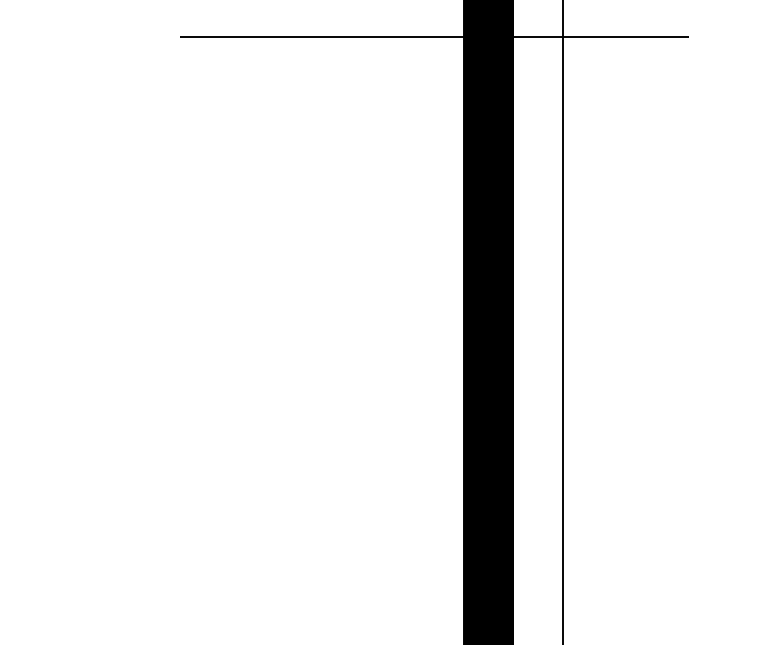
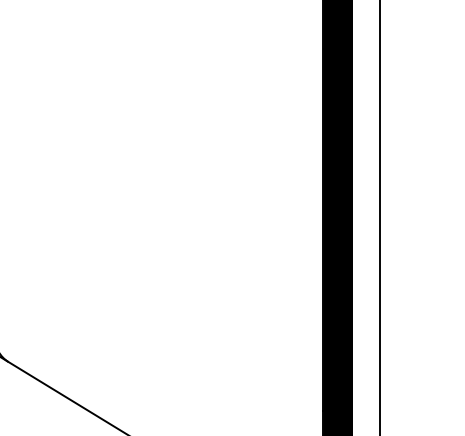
line: (434, 36) -> (306, 9), removed

